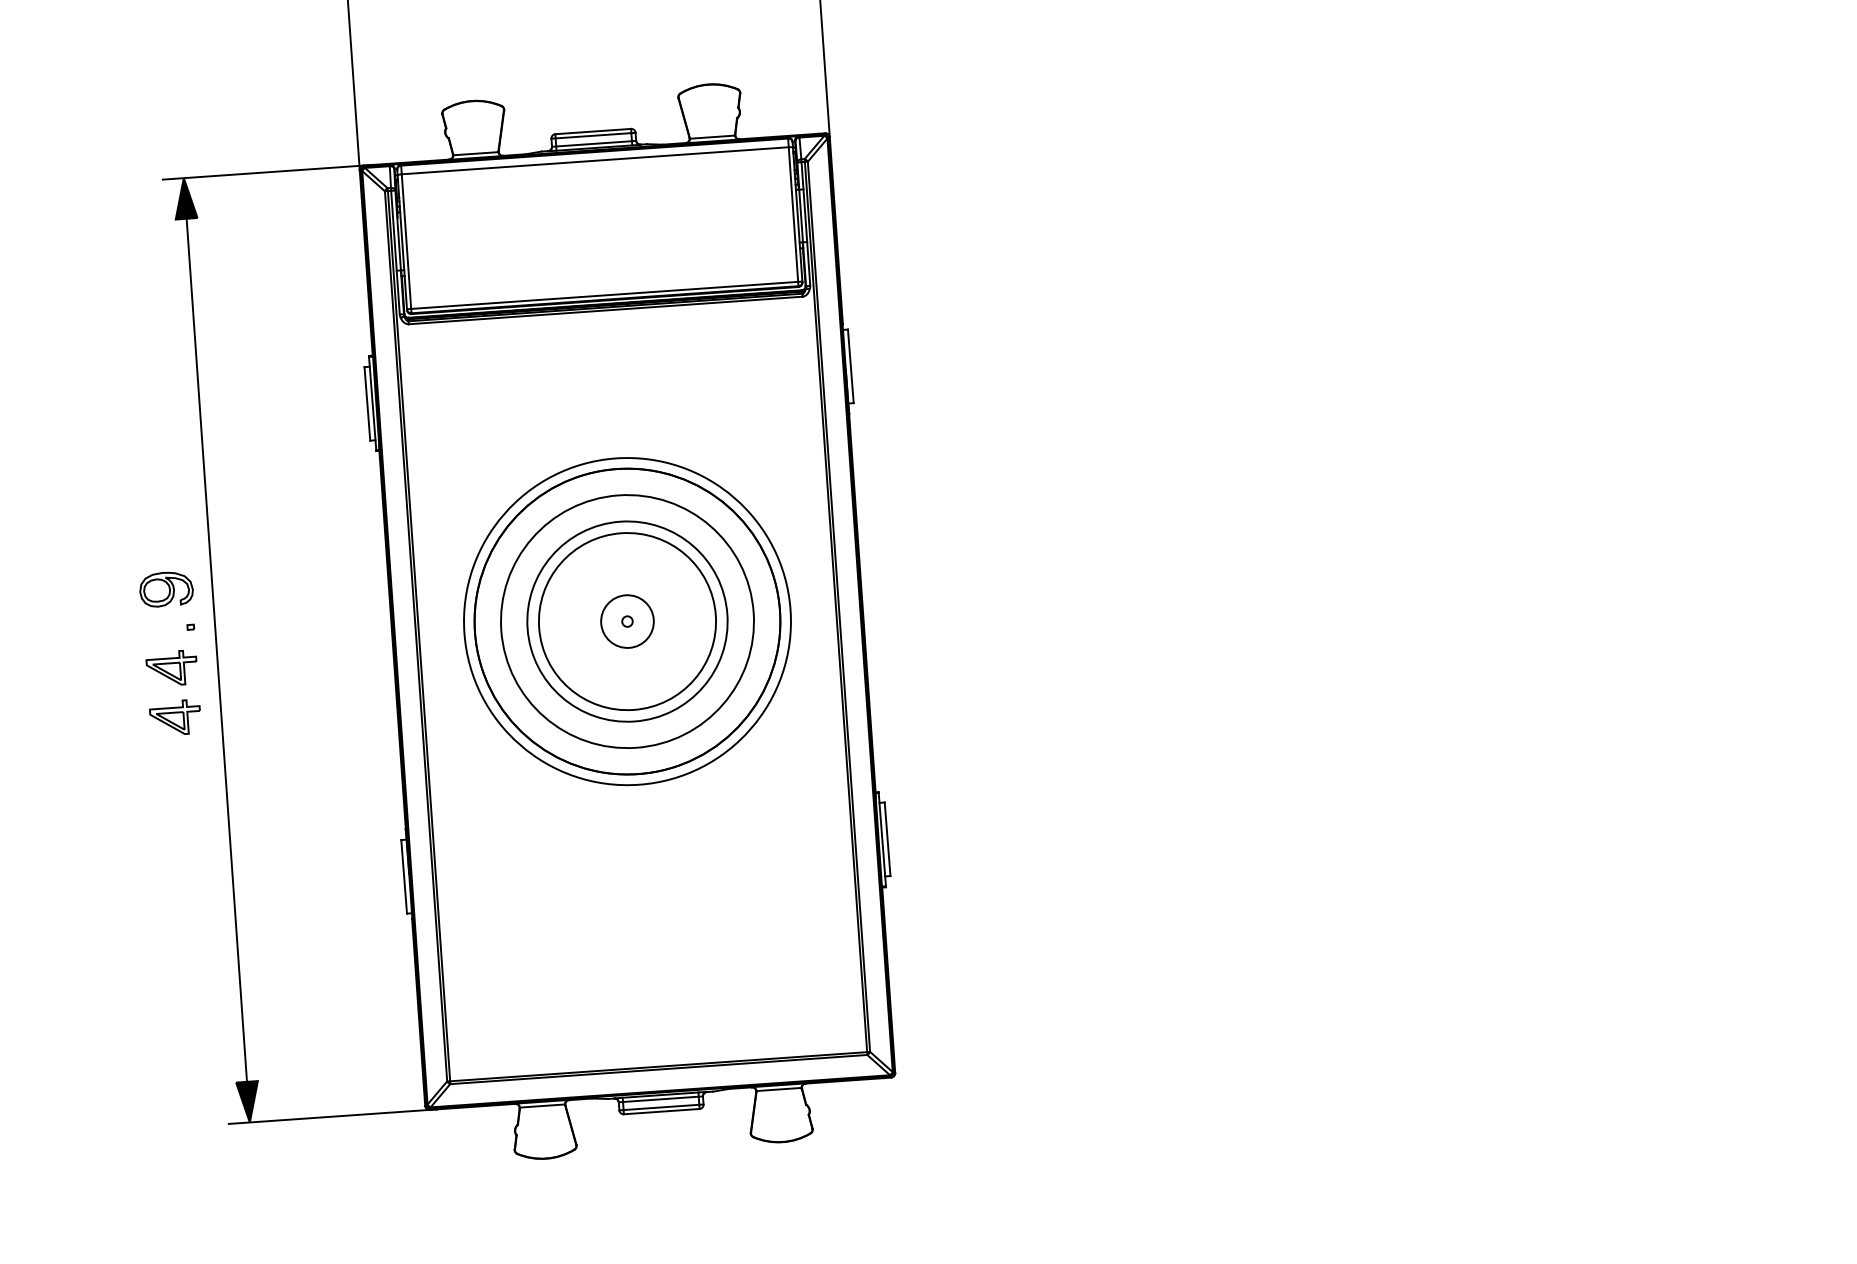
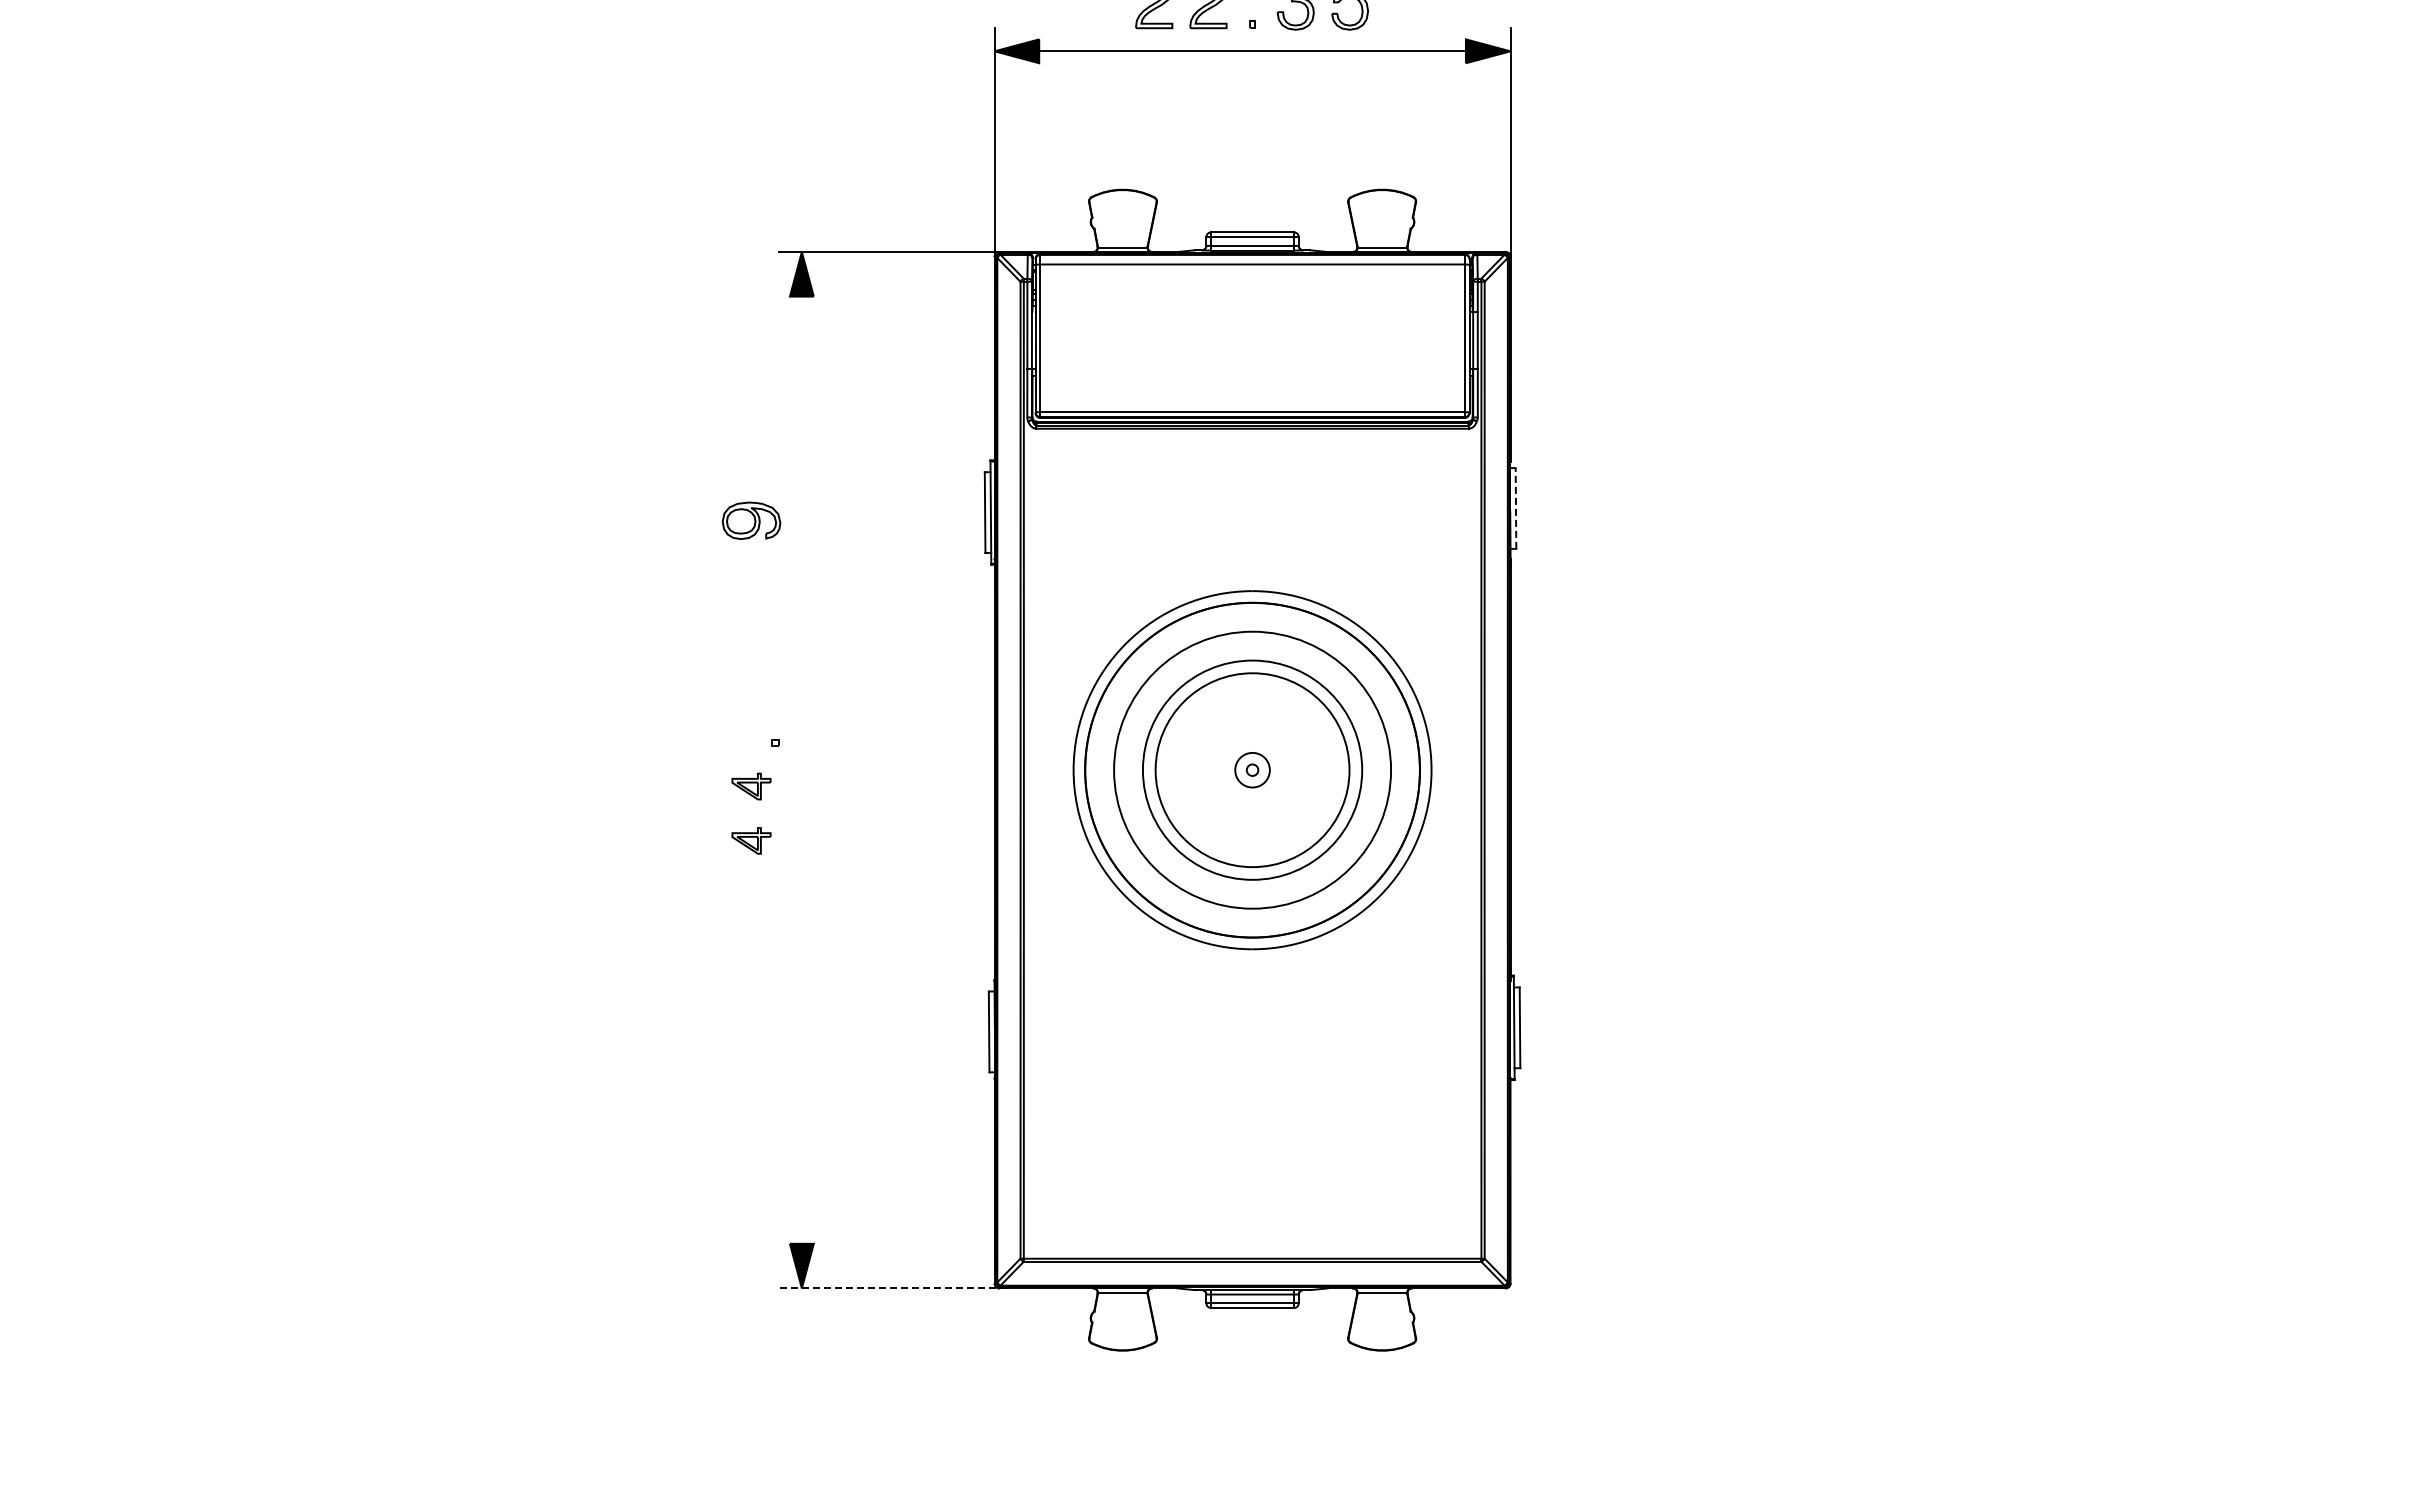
line: (850, 366) -> (1515, 508), solid -> dashed
part: (166, 589) -> (751, 520), moved
circle: (627, 621) -> (1252, 770), size x0.6
line: (216, 649) -> (801, 769), removed
part: (171, 668) -> (751, 786), size x0.7
part: (175, 717) -> (751, 840), size x0.7
line: (332, 1116) -> (892, 1288), solid -> dashed

